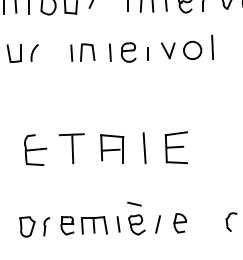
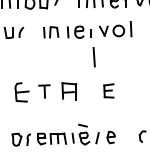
part: (175, 147) -> (108, 90), size x0.7
part: (72, 148) -> (44, 91), size x0.7
line: (143, 148) -> (93, 57), moved

